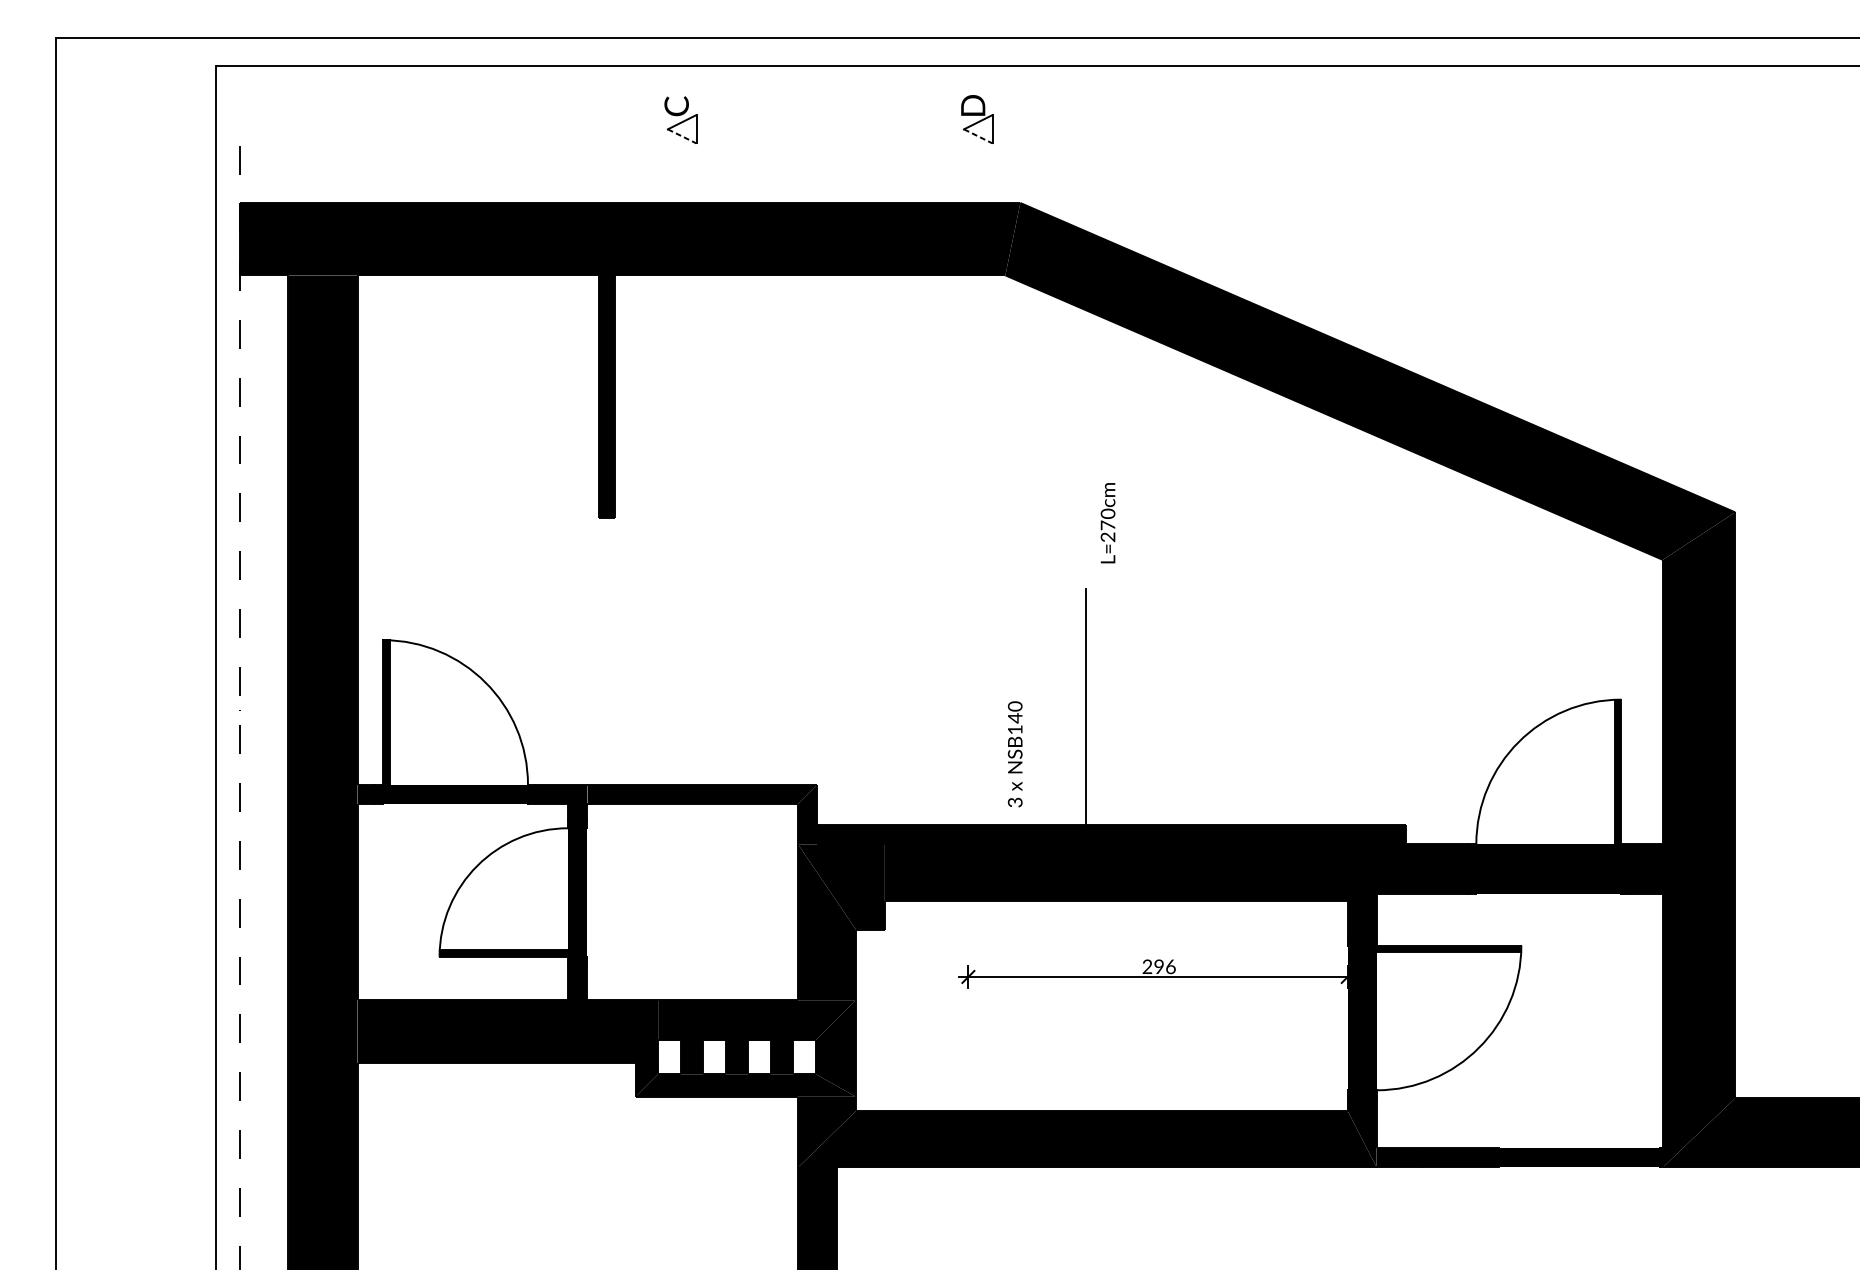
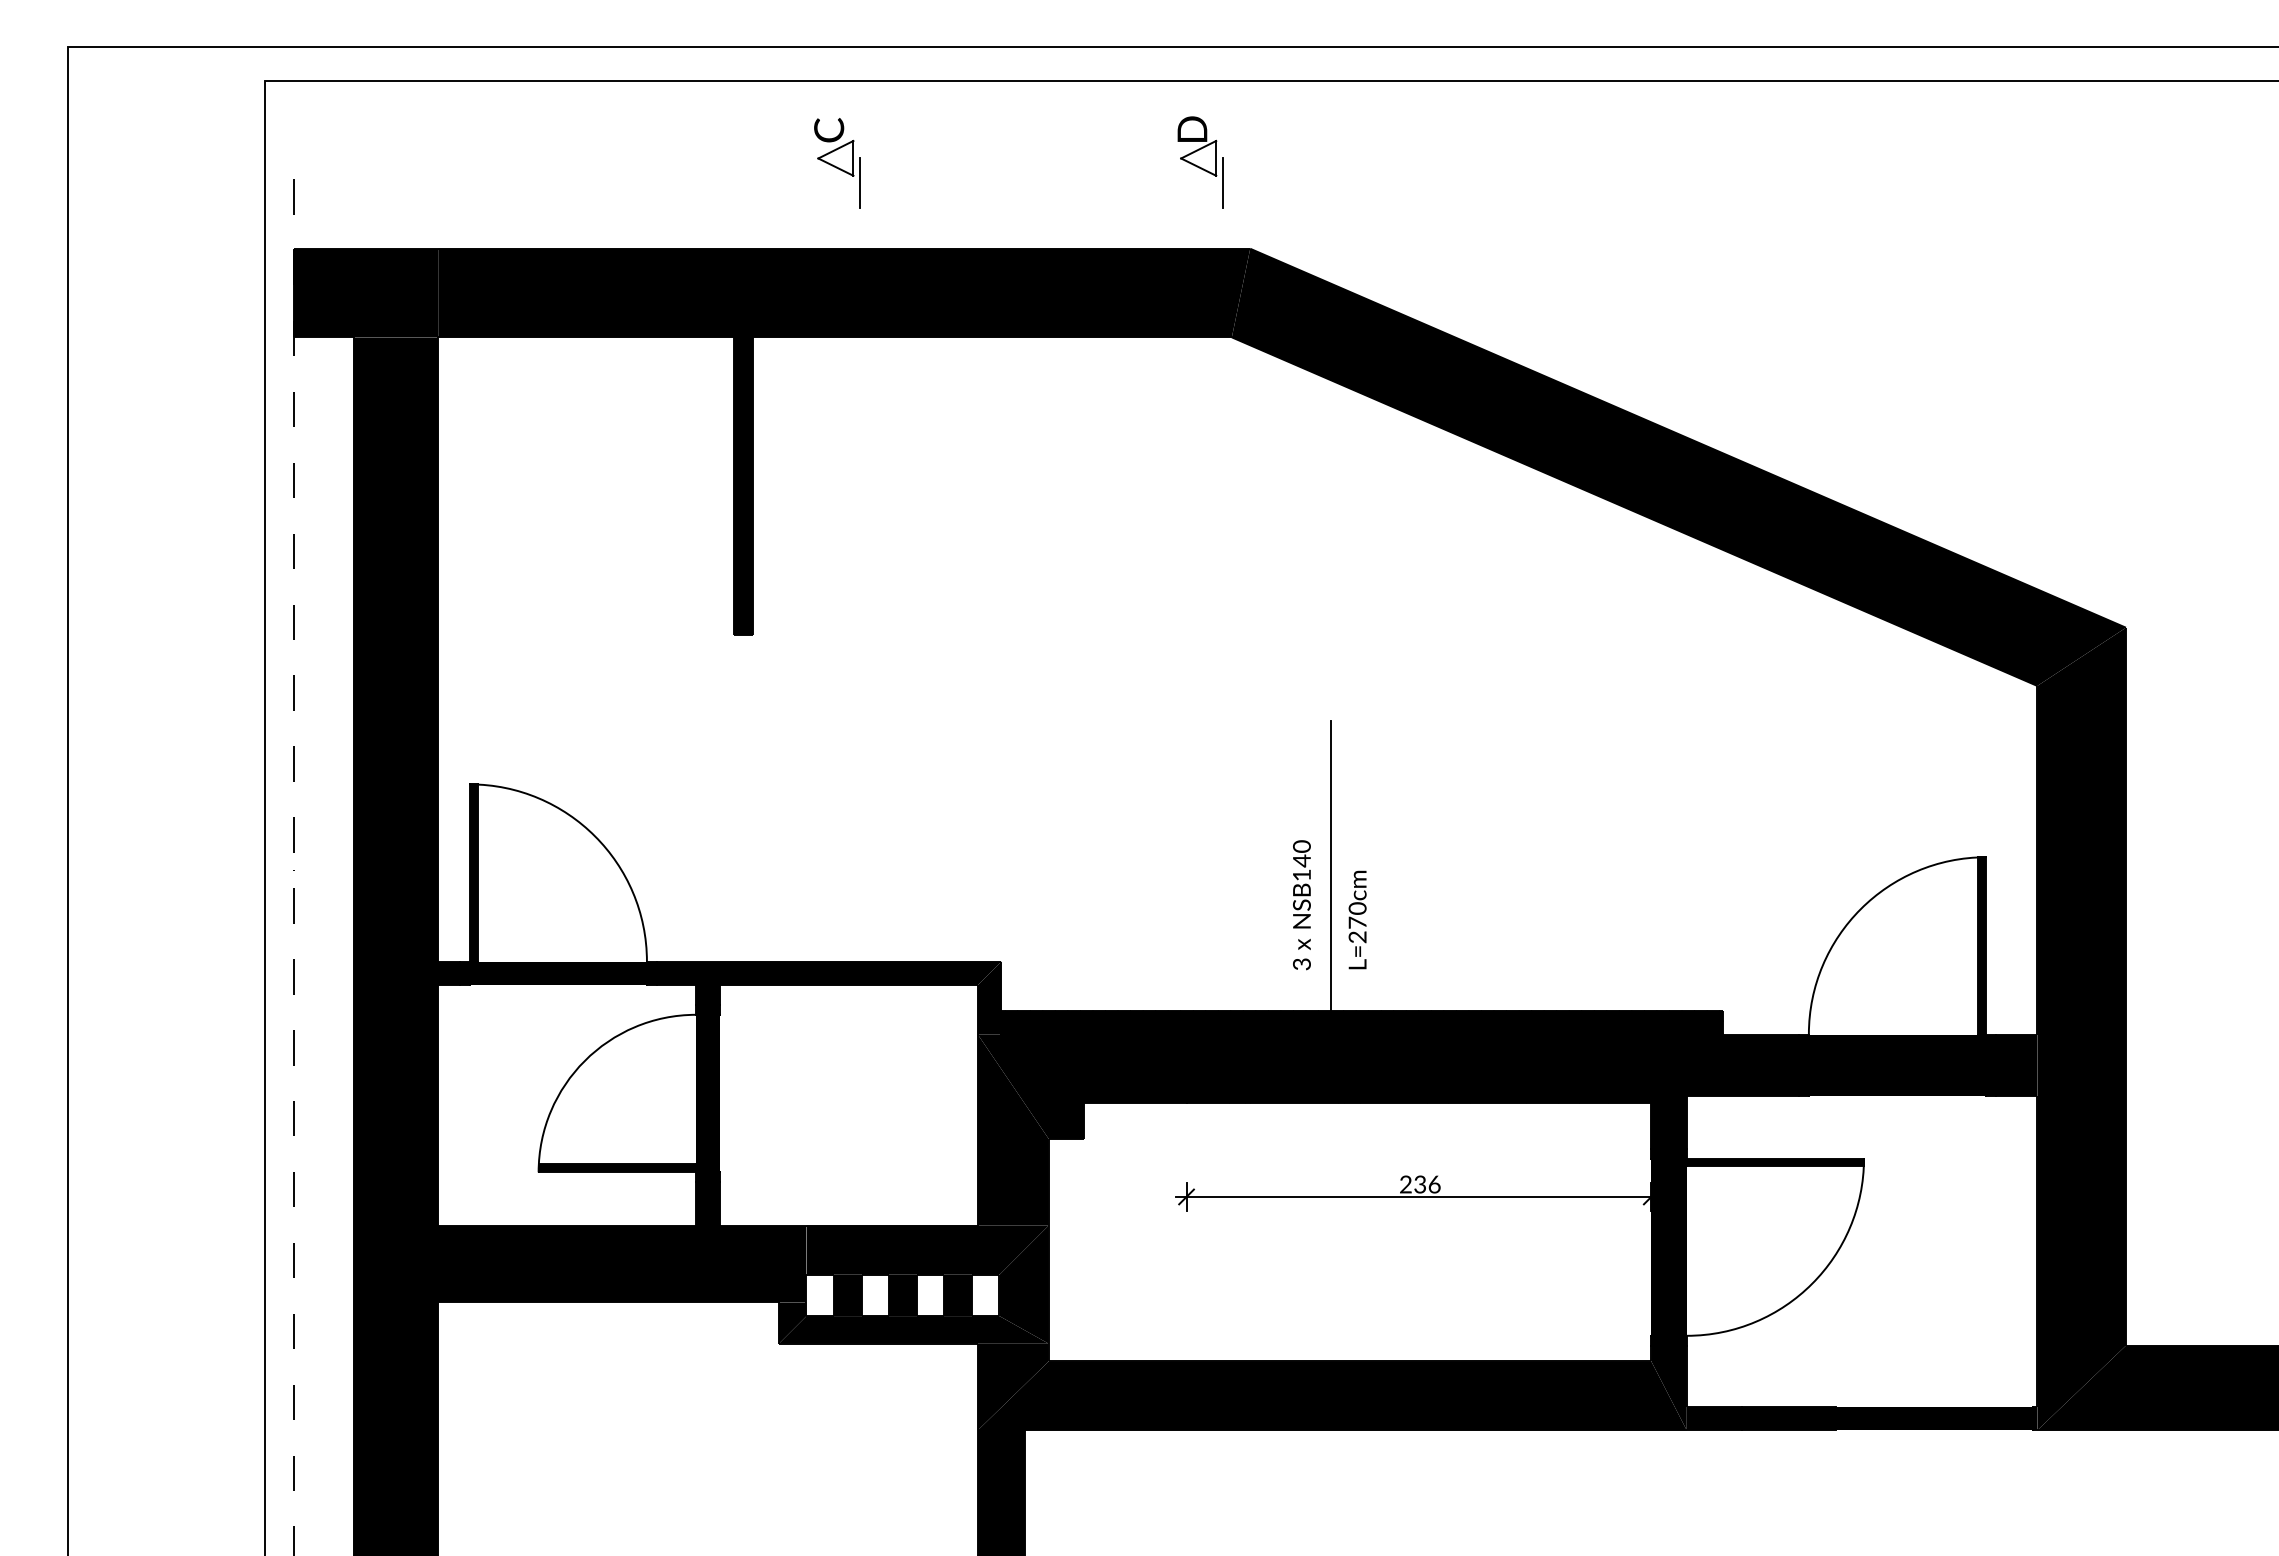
line: (681, 136) -> (835, 167), dashed -> solid
line: (978, 136) -> (1198, 167), dashed -> solid
line: (702, 148) -> (860, 182), added
line: (997, 148) -> (1222, 182), added
text: (1107, 522) -> (1357, 919), moved
text: (1014, 754) -> (1301, 905), moved
text: (1158, 966) -> (1419, 1184), 296 -> 236

